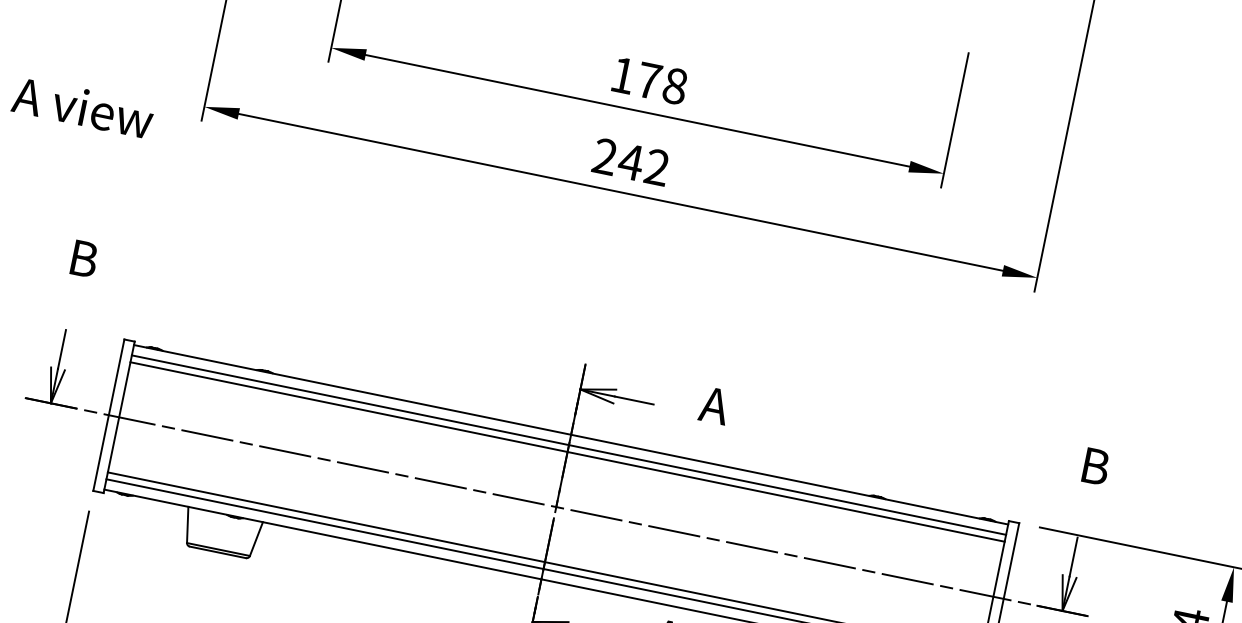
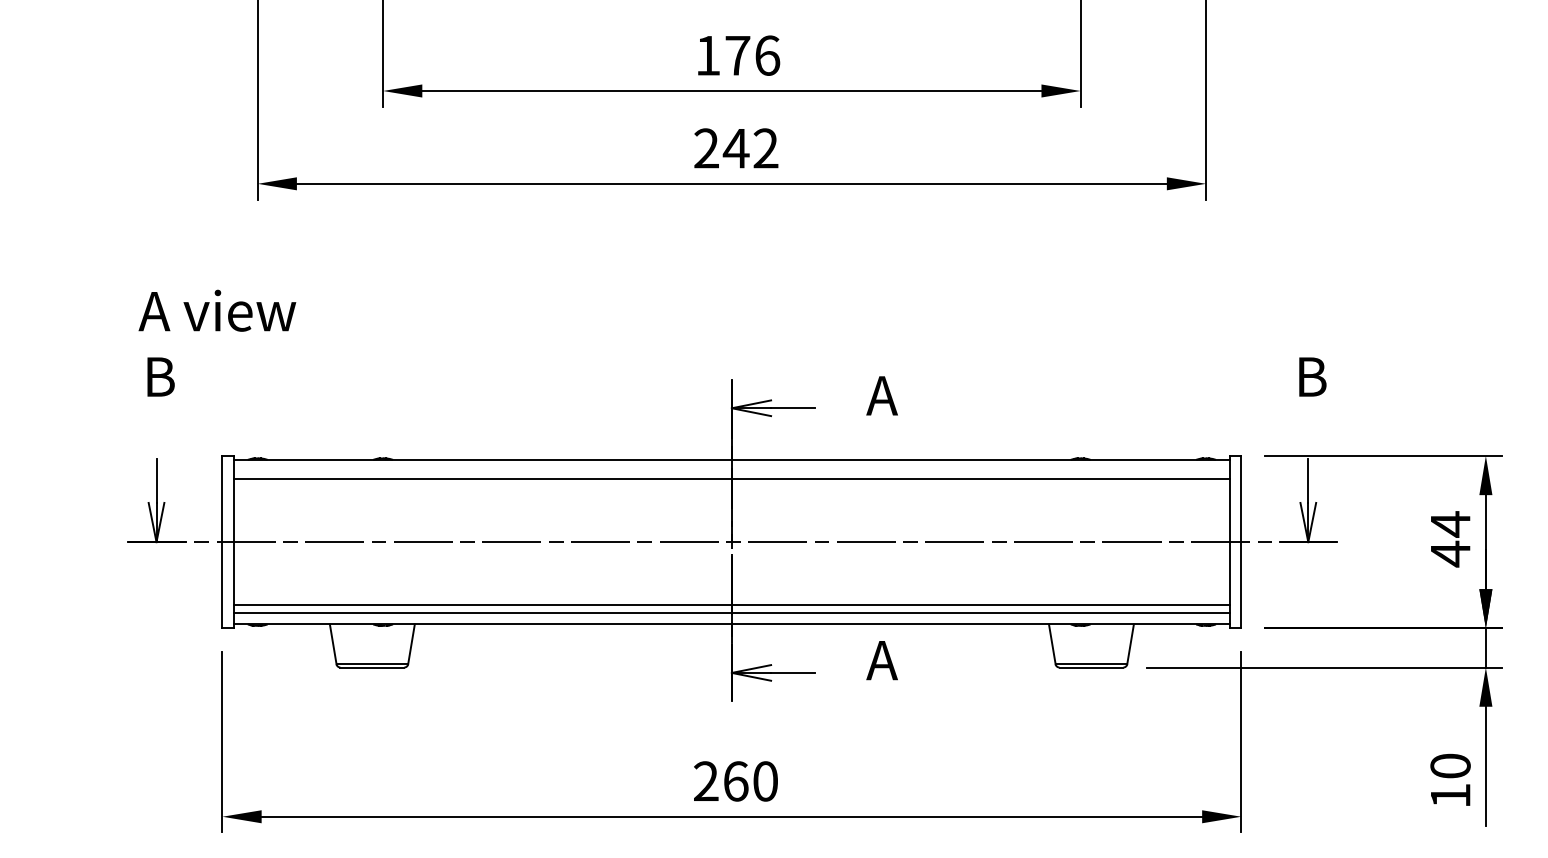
text: (675, 86) -> (767, 55), 178 -> 176
text: (83, 107) -> (217, 310), moved
line: (568, 444) -> (731, 471), removed

